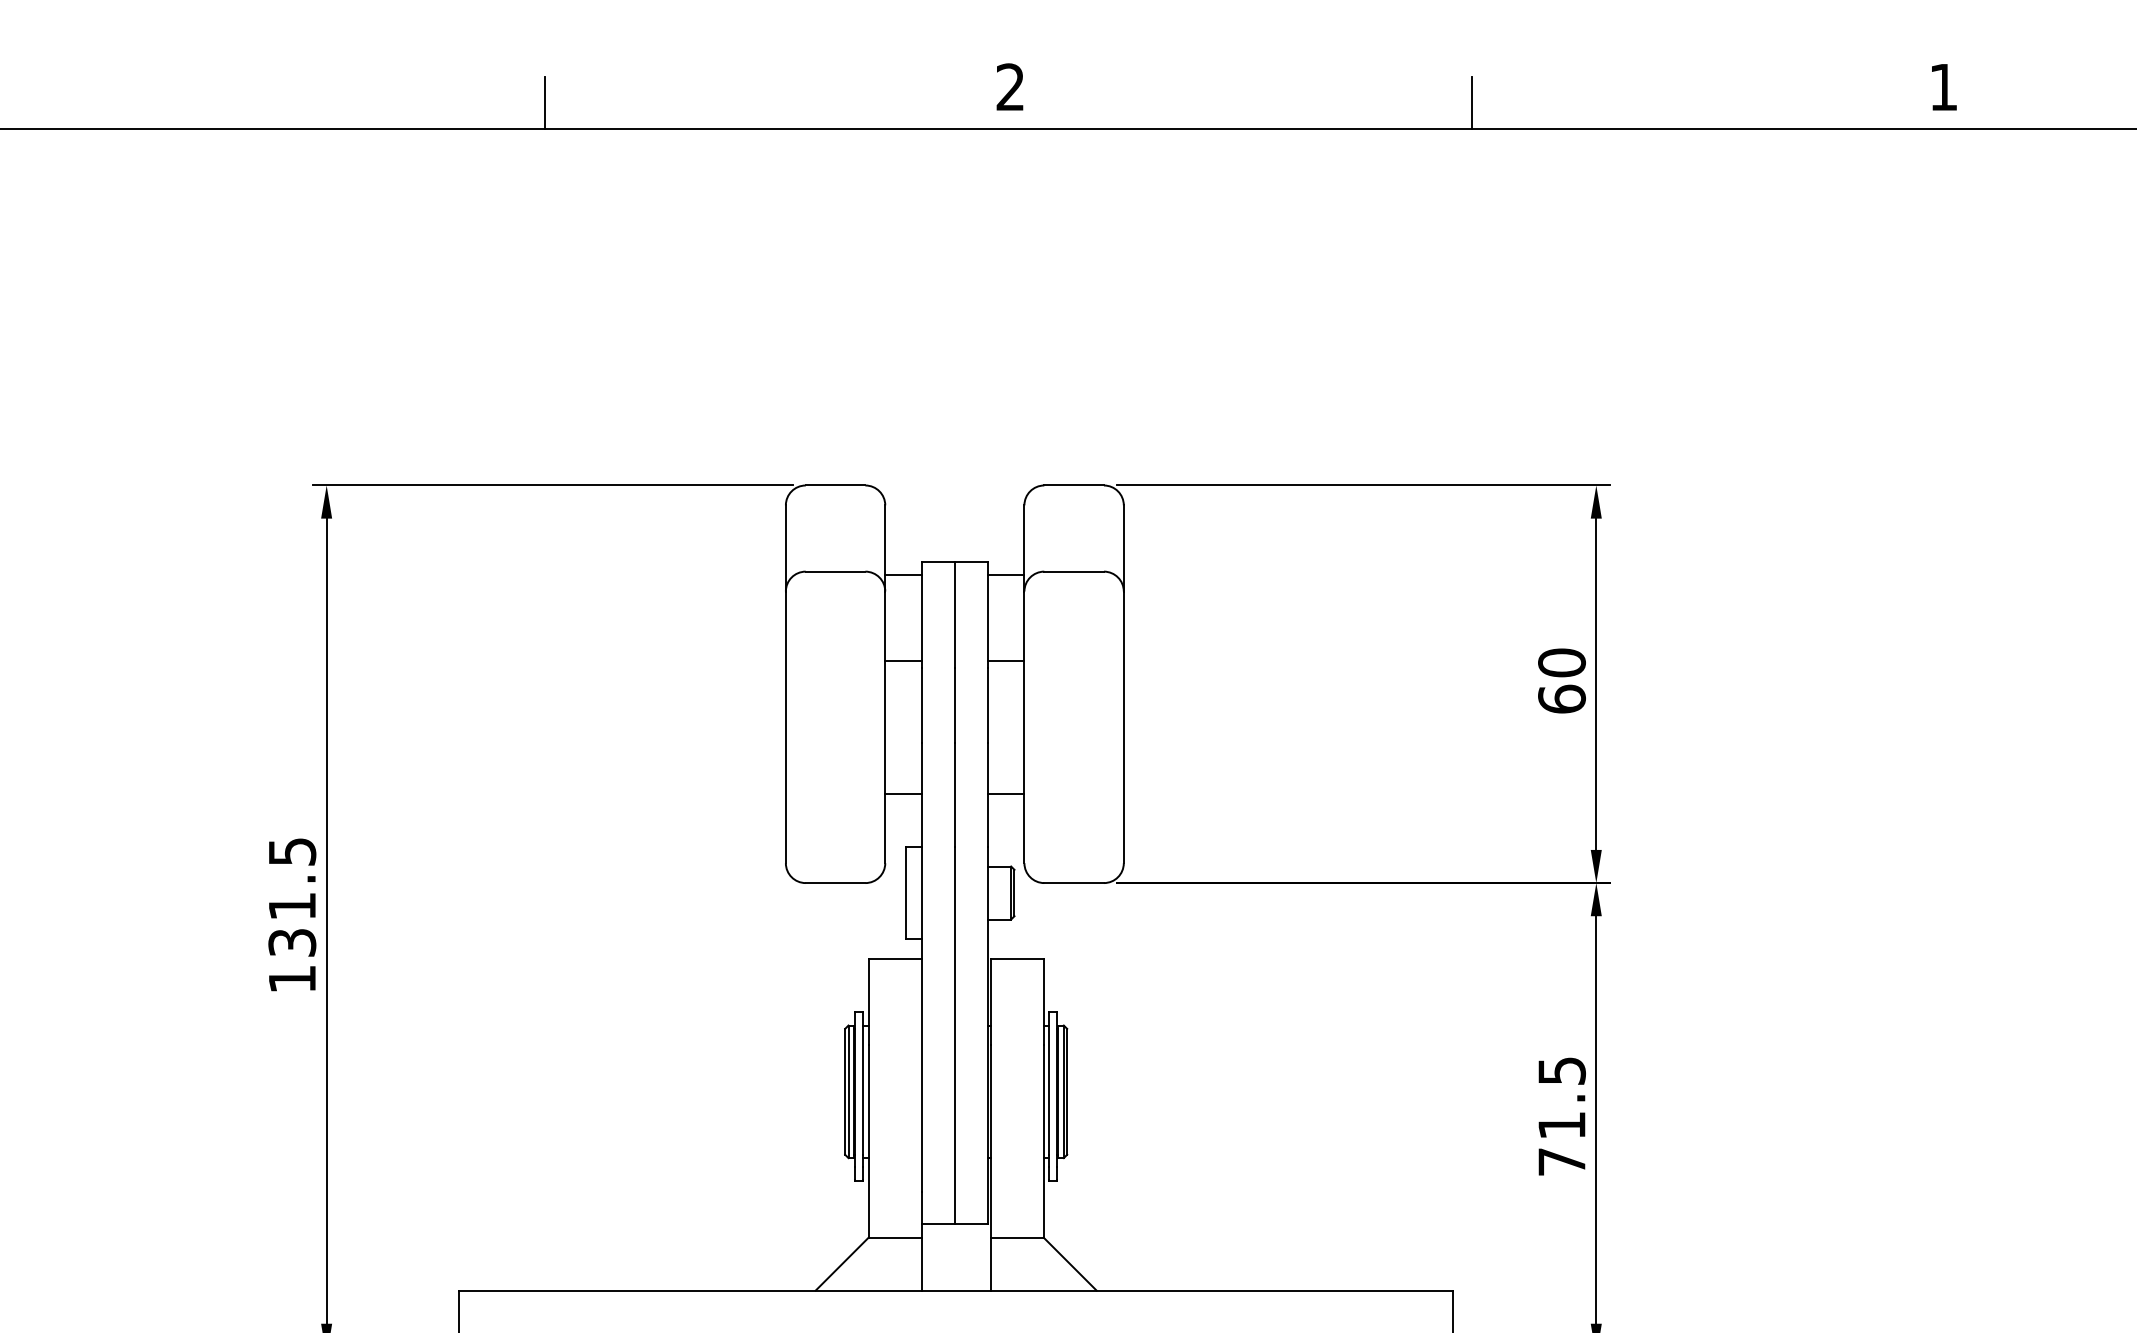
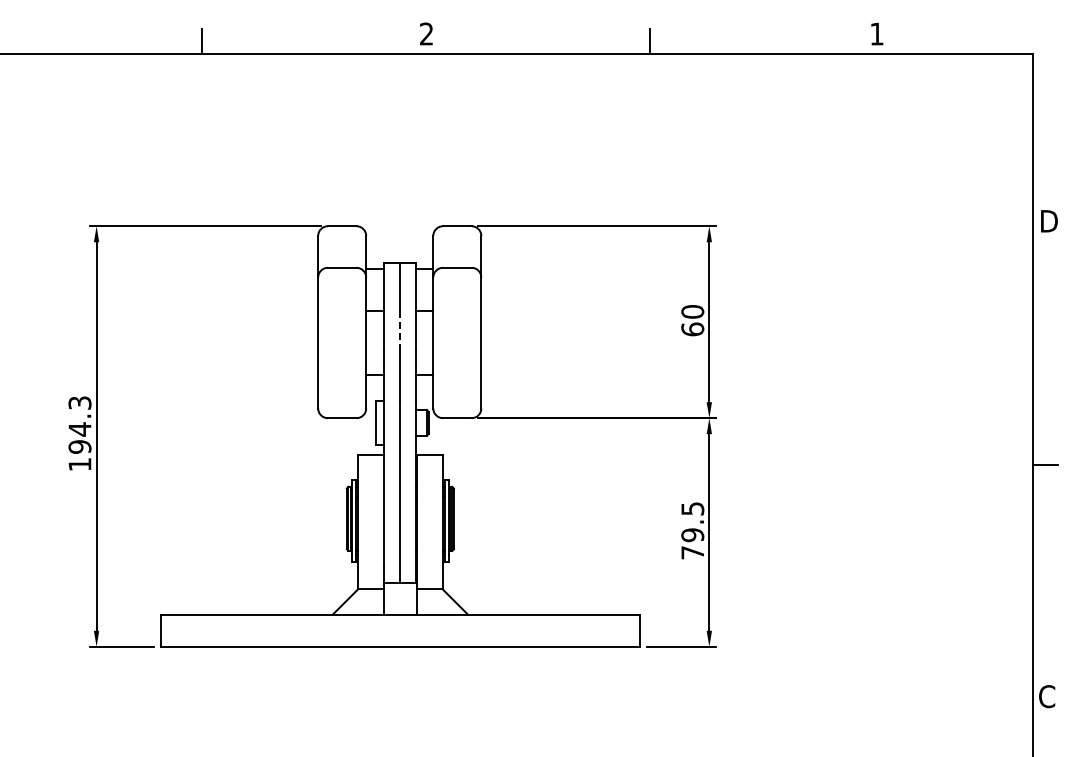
line: (954, 703) -> (399, 331), solid -> dashed
text: (291, 896) -> (79, 424), 131.5 -> 194.3
text: (1561, 1126) -> (692, 535), 71.5 -> 79.5

